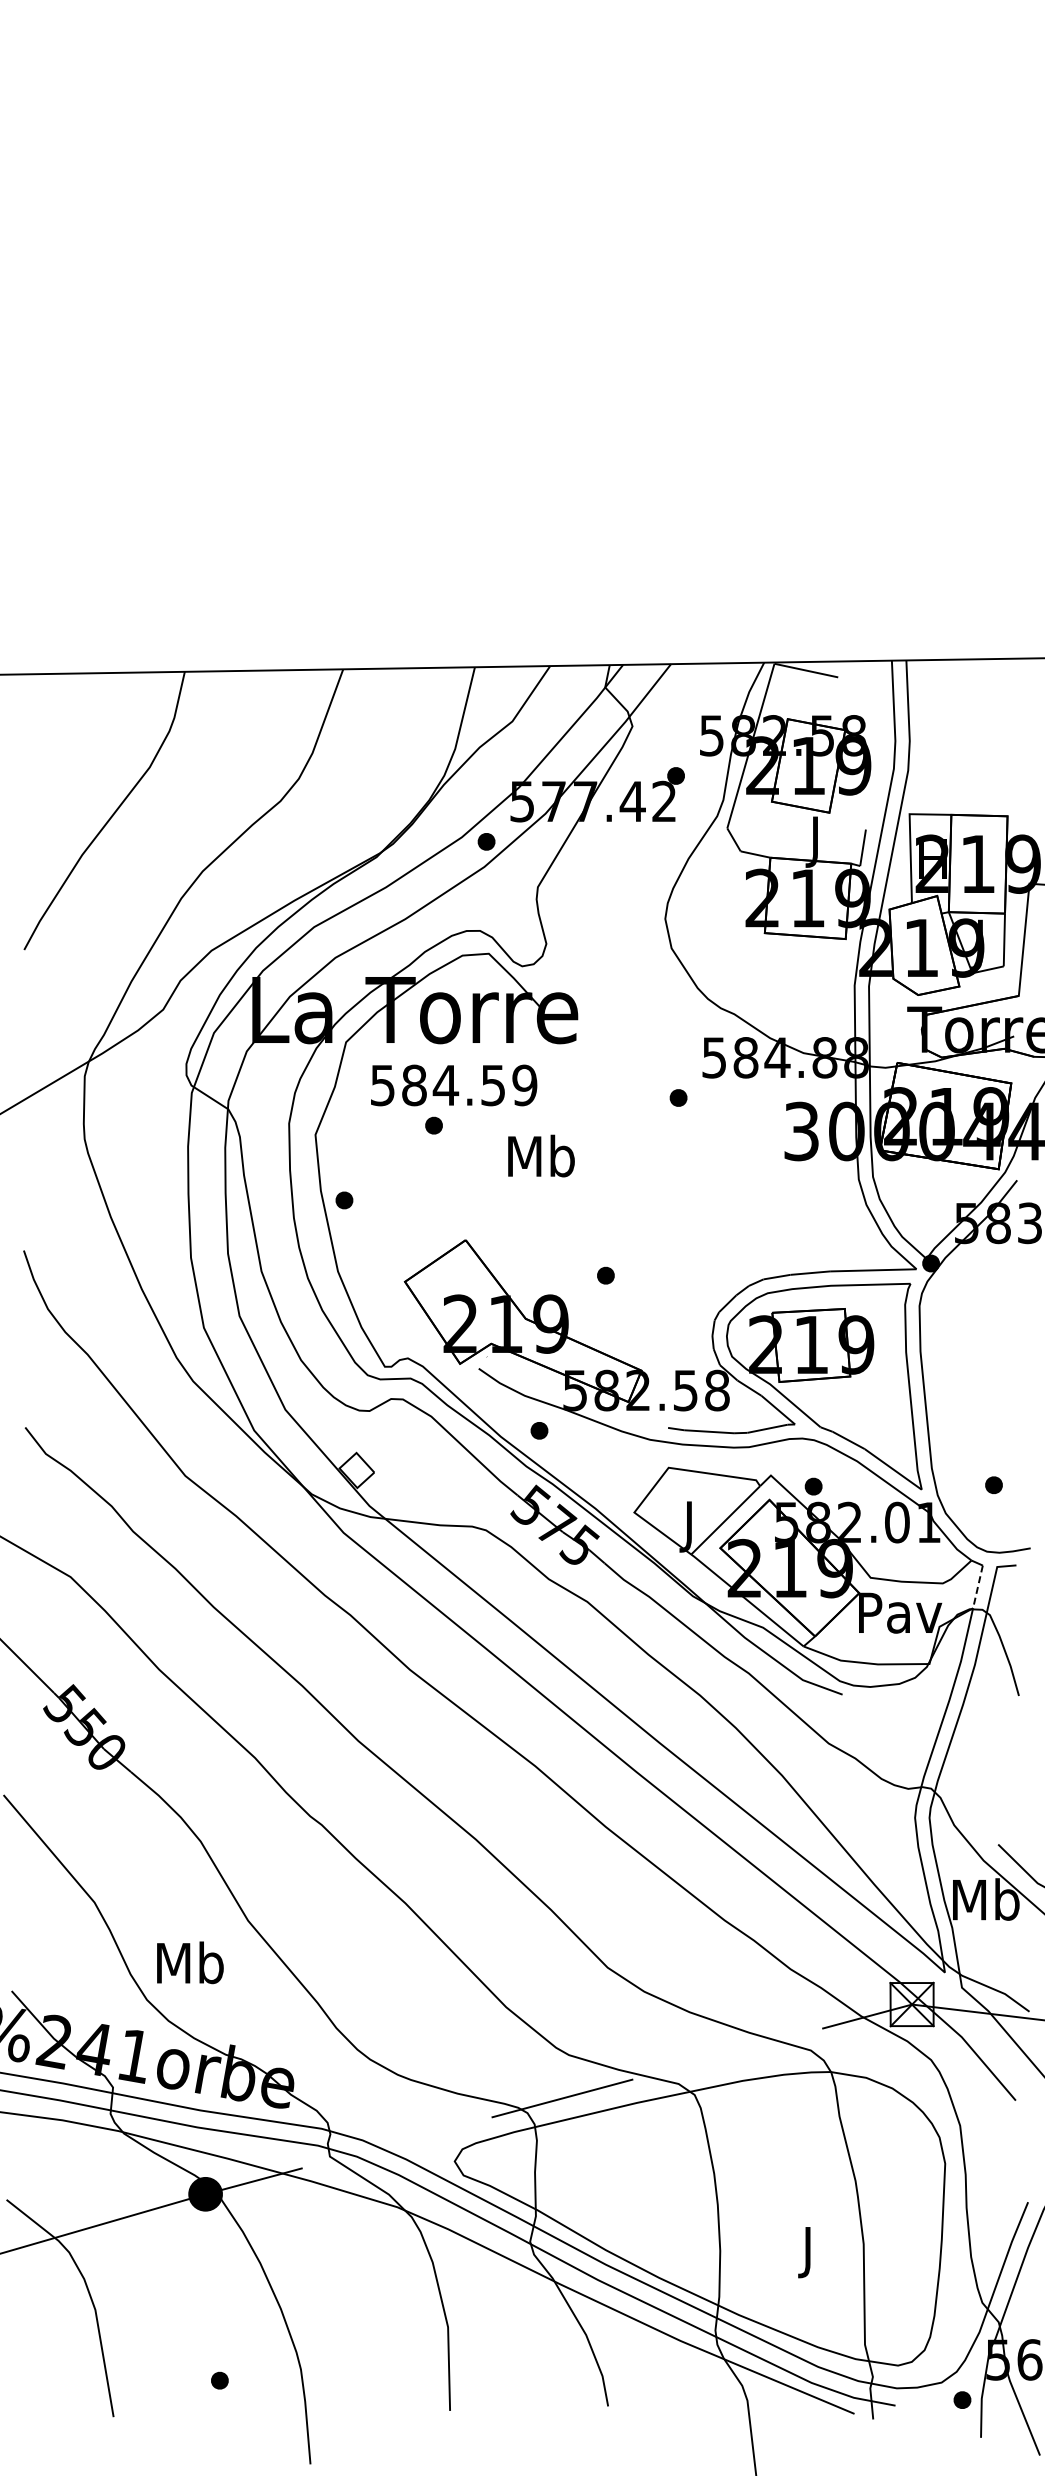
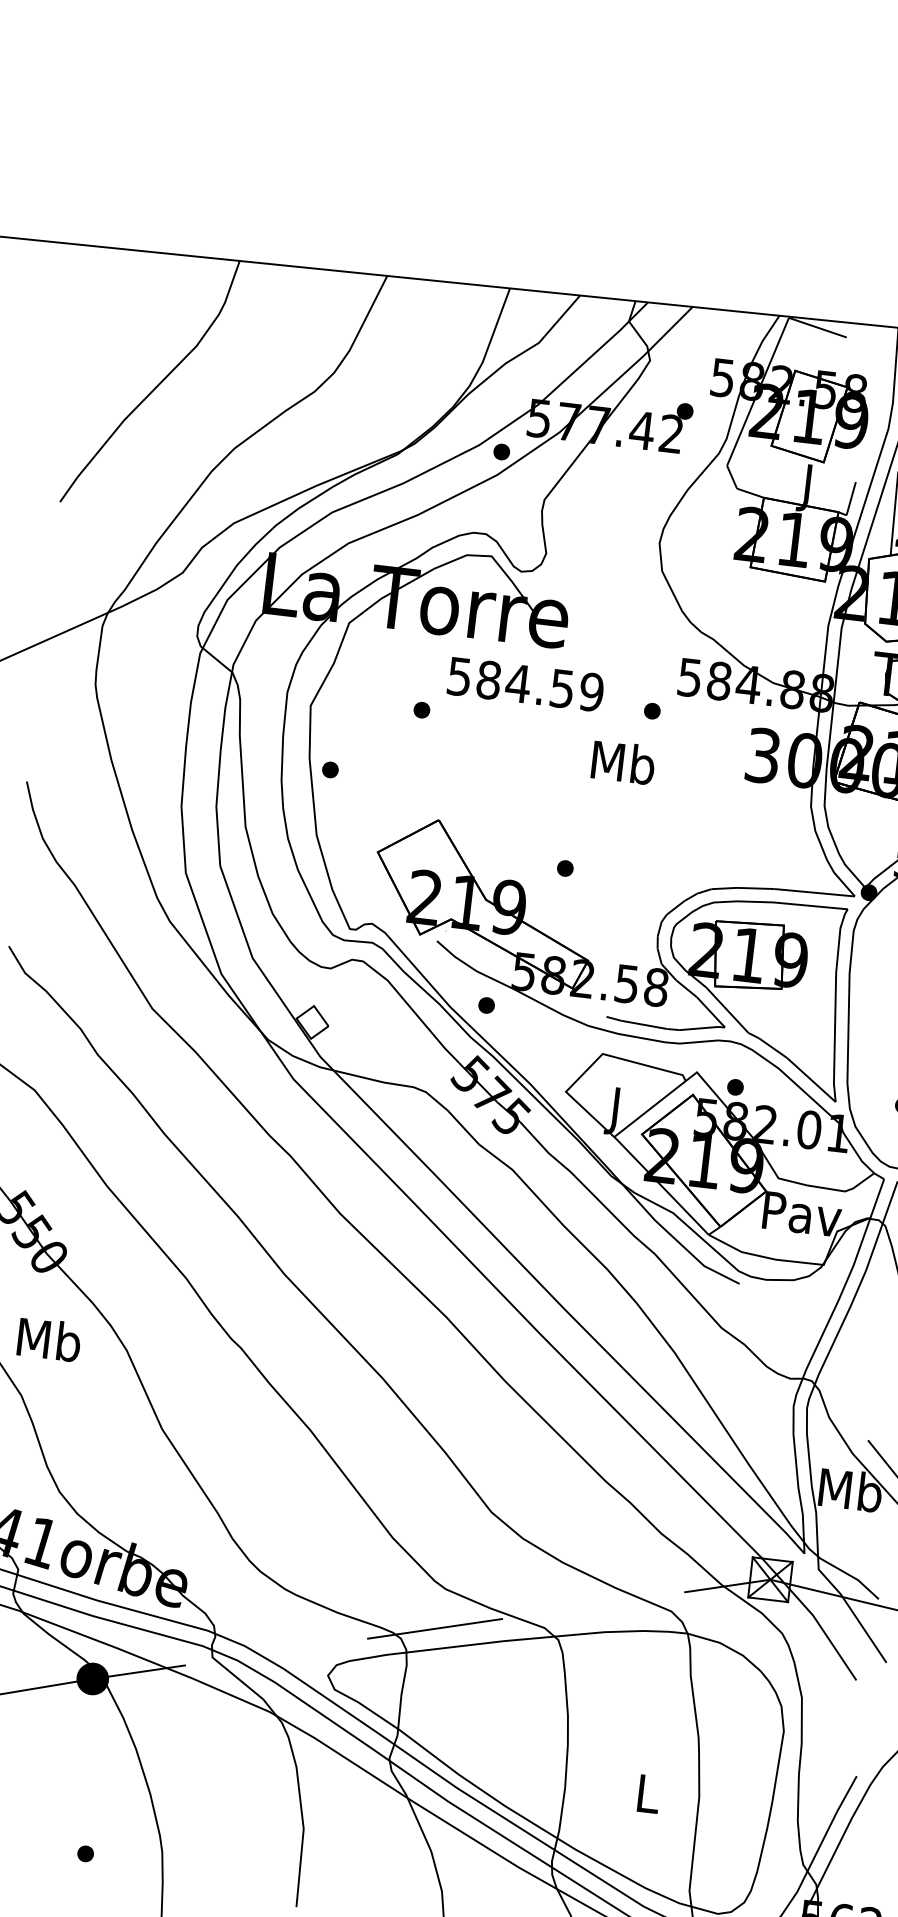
text: (454, 1085) -> (526, 684), moved
text: (541, 1155) -> (623, 762), moved
line: (977, 1586) -> (876, 1198), dashed -> solid
text: (190, 1962) -> (49, 1339), moved
text: (809, 2252) -> (647, 1799), J -> L

